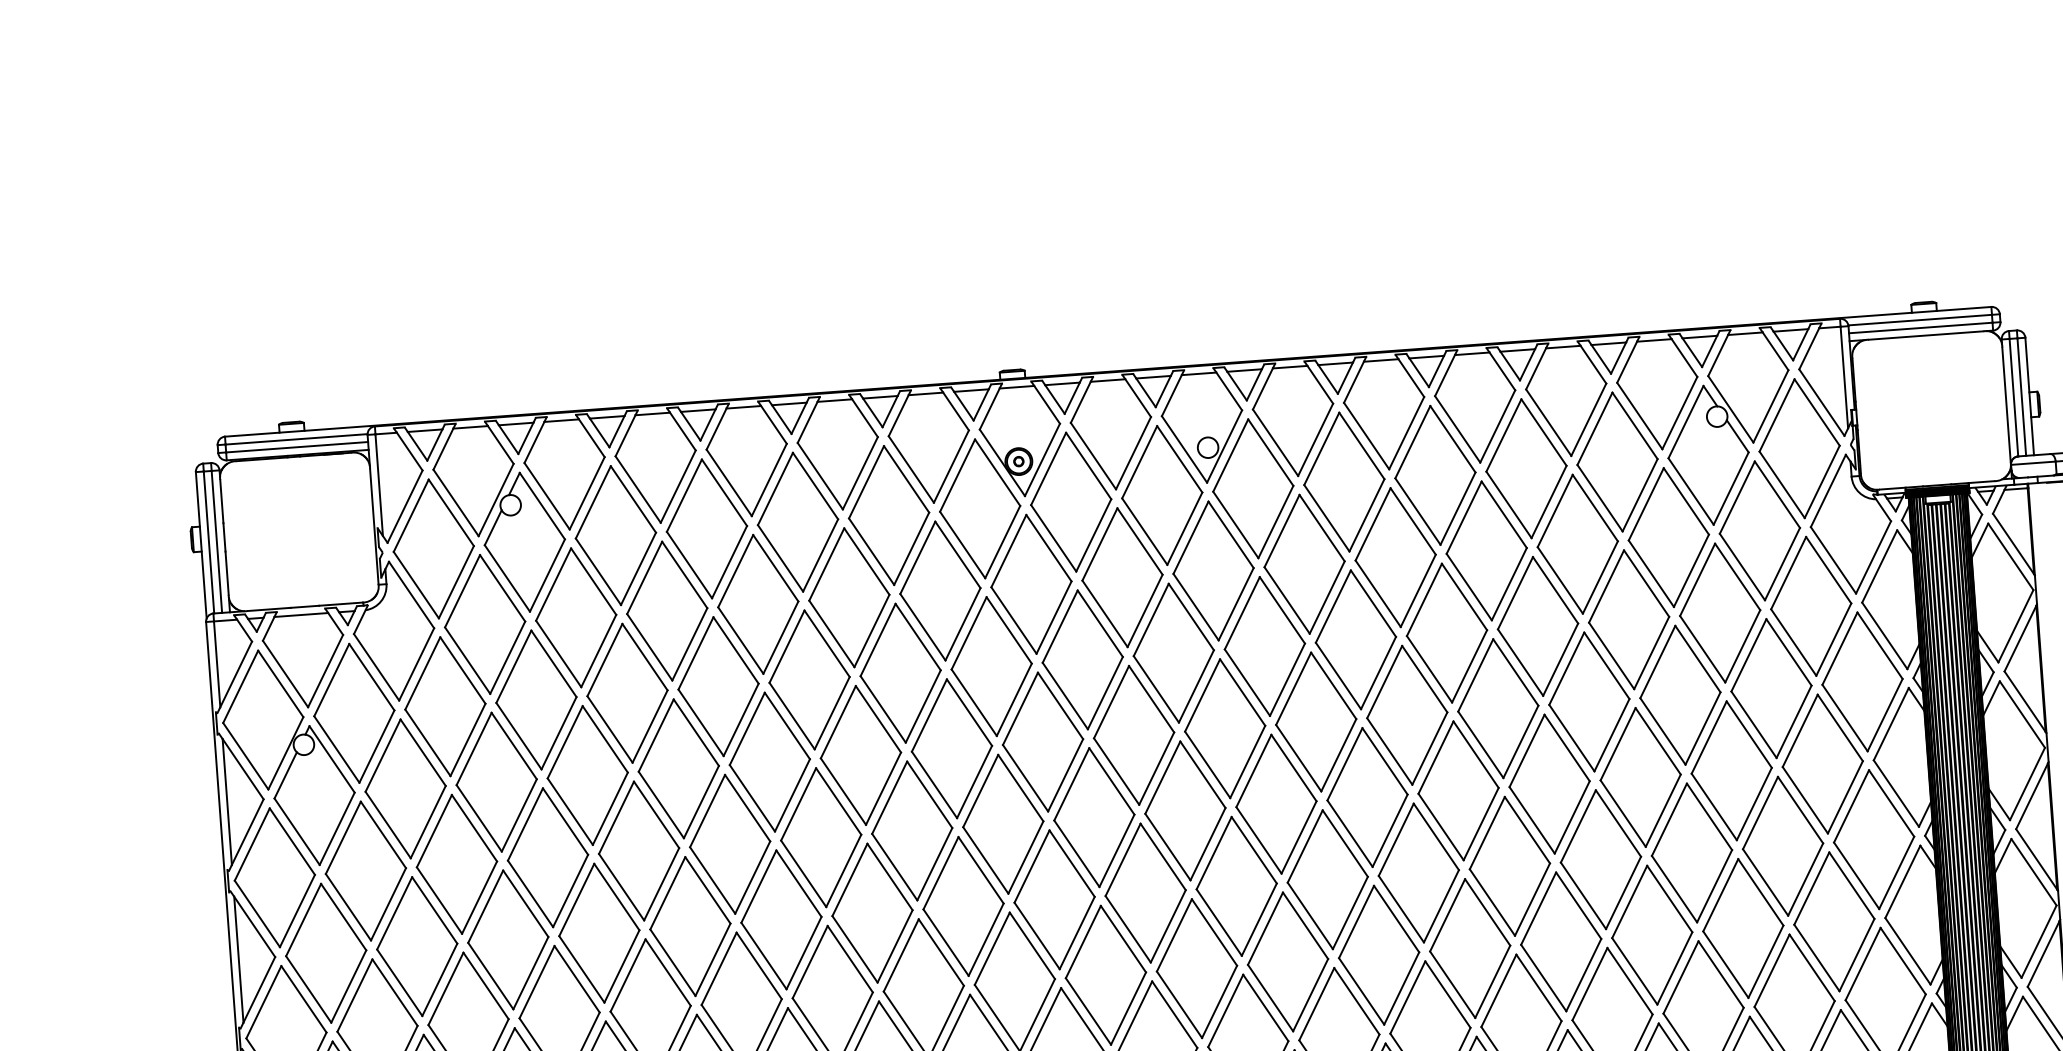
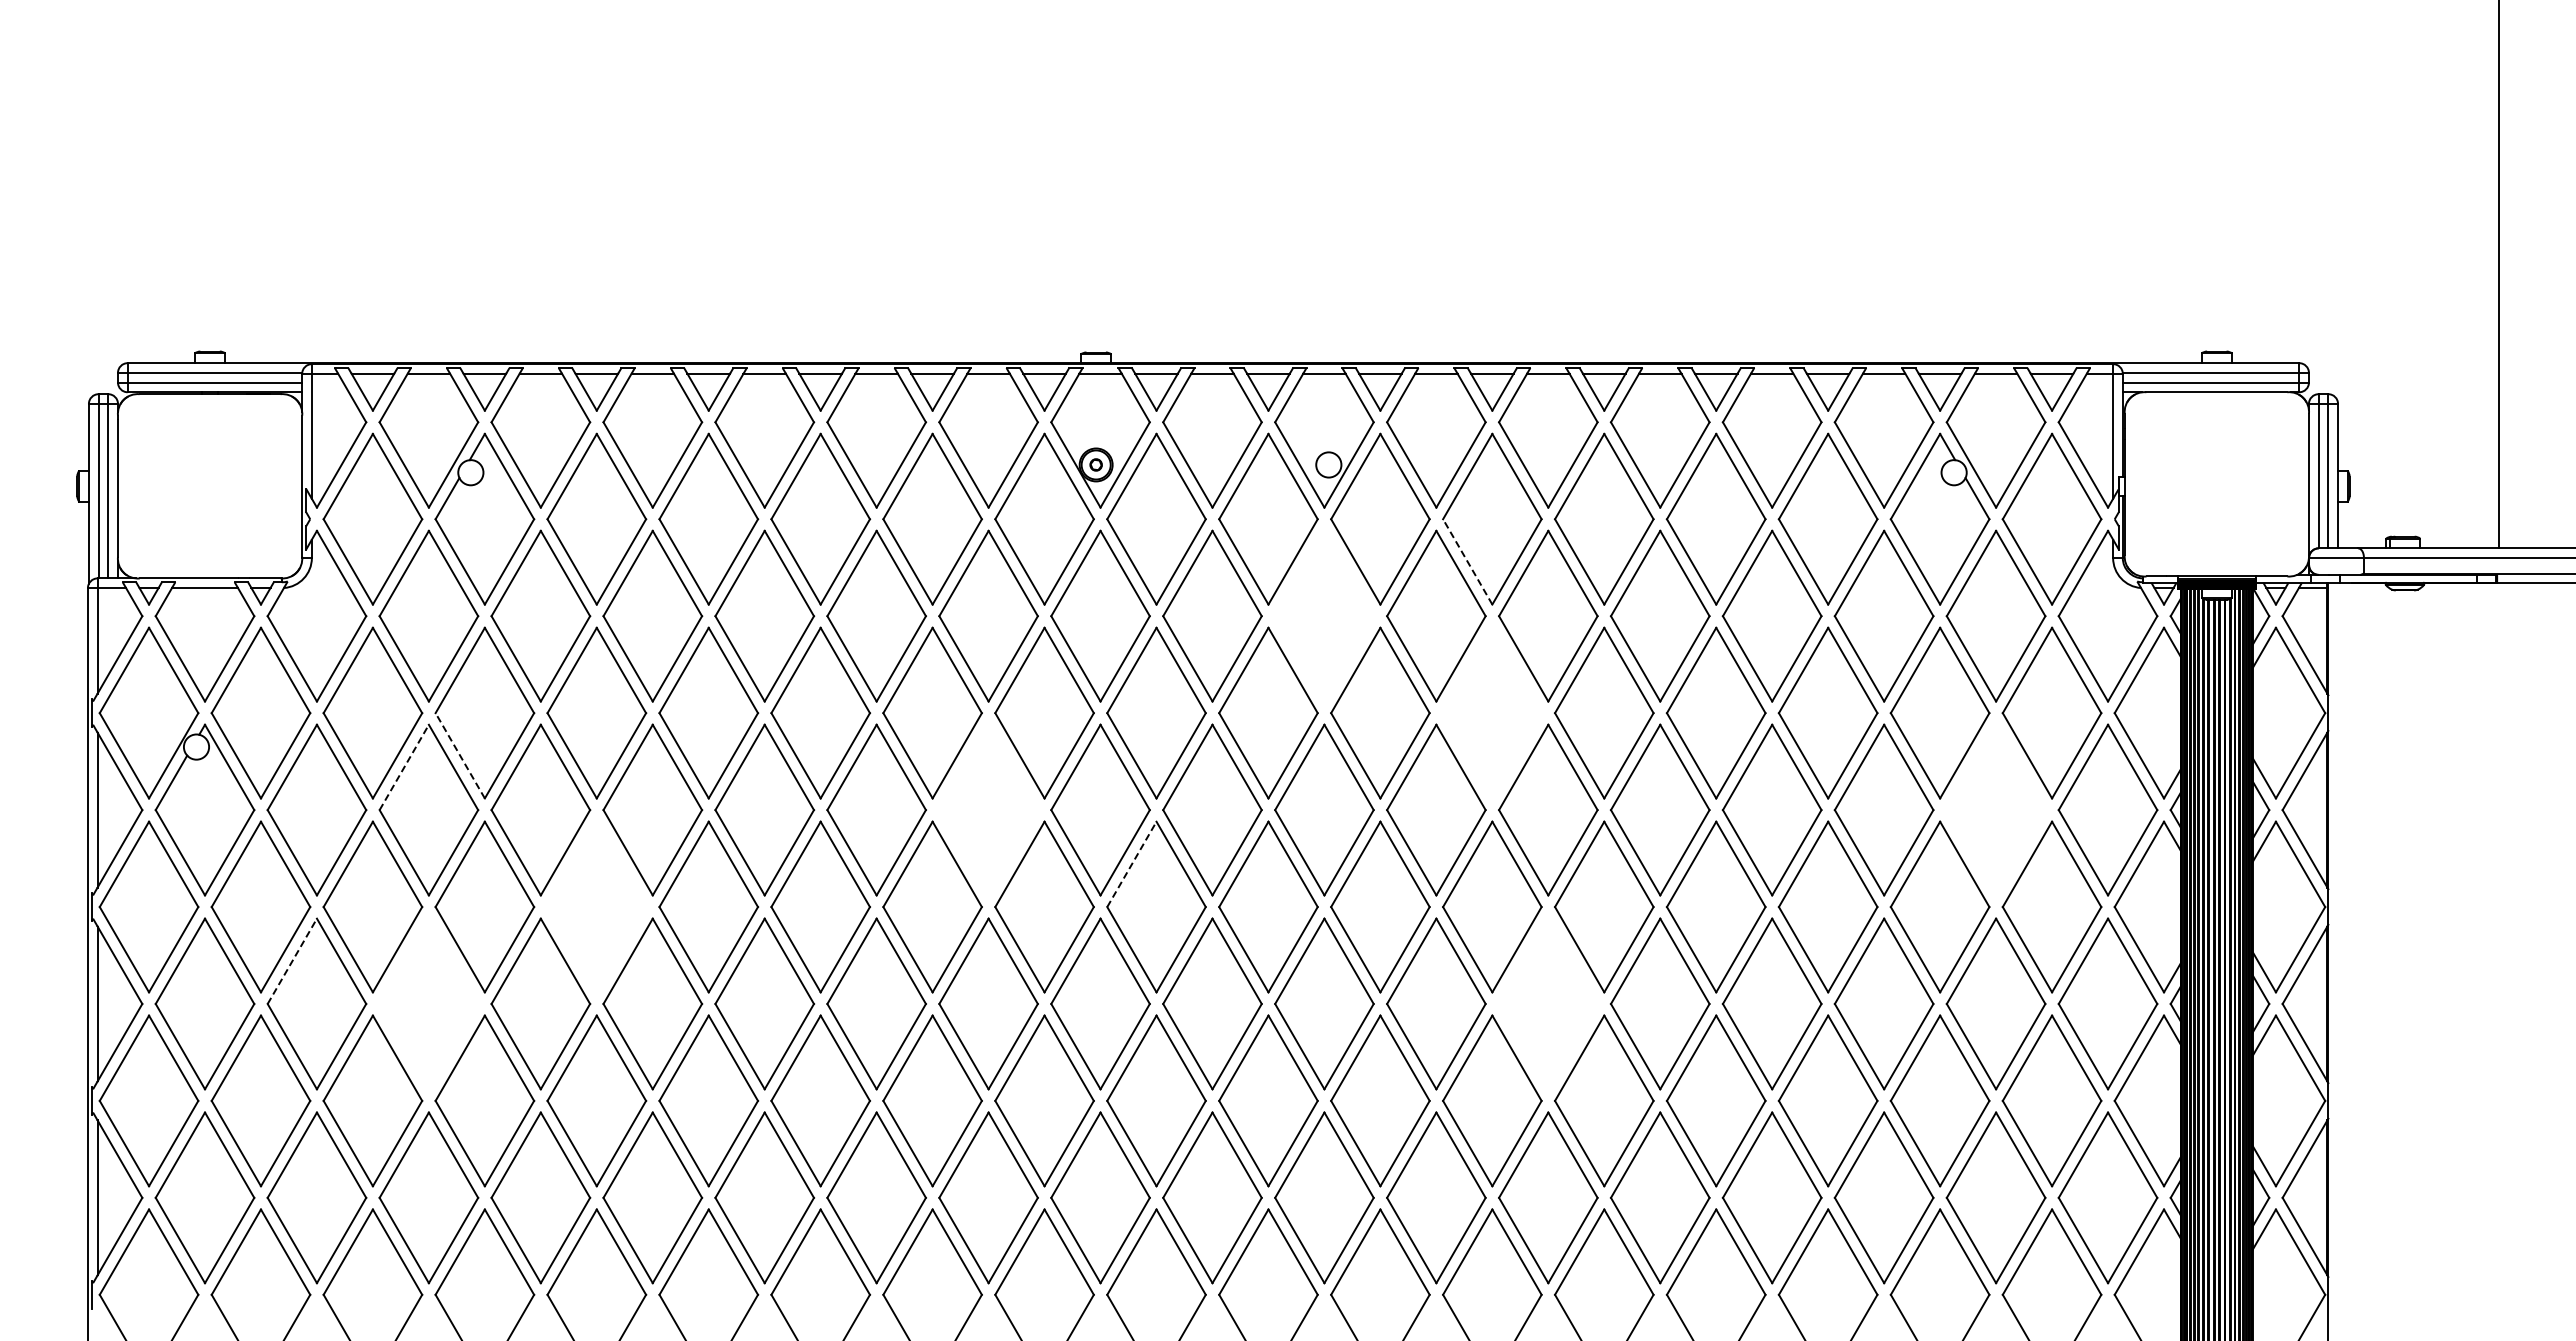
line: (1326, 517) -> (1467, 561), solid -> dashed
part: (1213, 570) -> (1324, 615), removed
part: (1356, 639) -> (1492, 712), removed
part: (1770, 688) -> (1995, 809), removed
line: (519, 735) -> (460, 755), solid -> dashed
part: (951, 748) -> (988, 809), removed
line: (474, 749) -> (404, 767), solid -> dashed
line: (1072, 783) -> (1132, 863), solid -> dashed
part: (638, 850) -> (596, 906), removed
part: (1418, 872) -> (1548, 1003), removed
line: (394, 912) -> (292, 960), solid -> dashed
part: (507, 939) -> (428, 1003), removed

